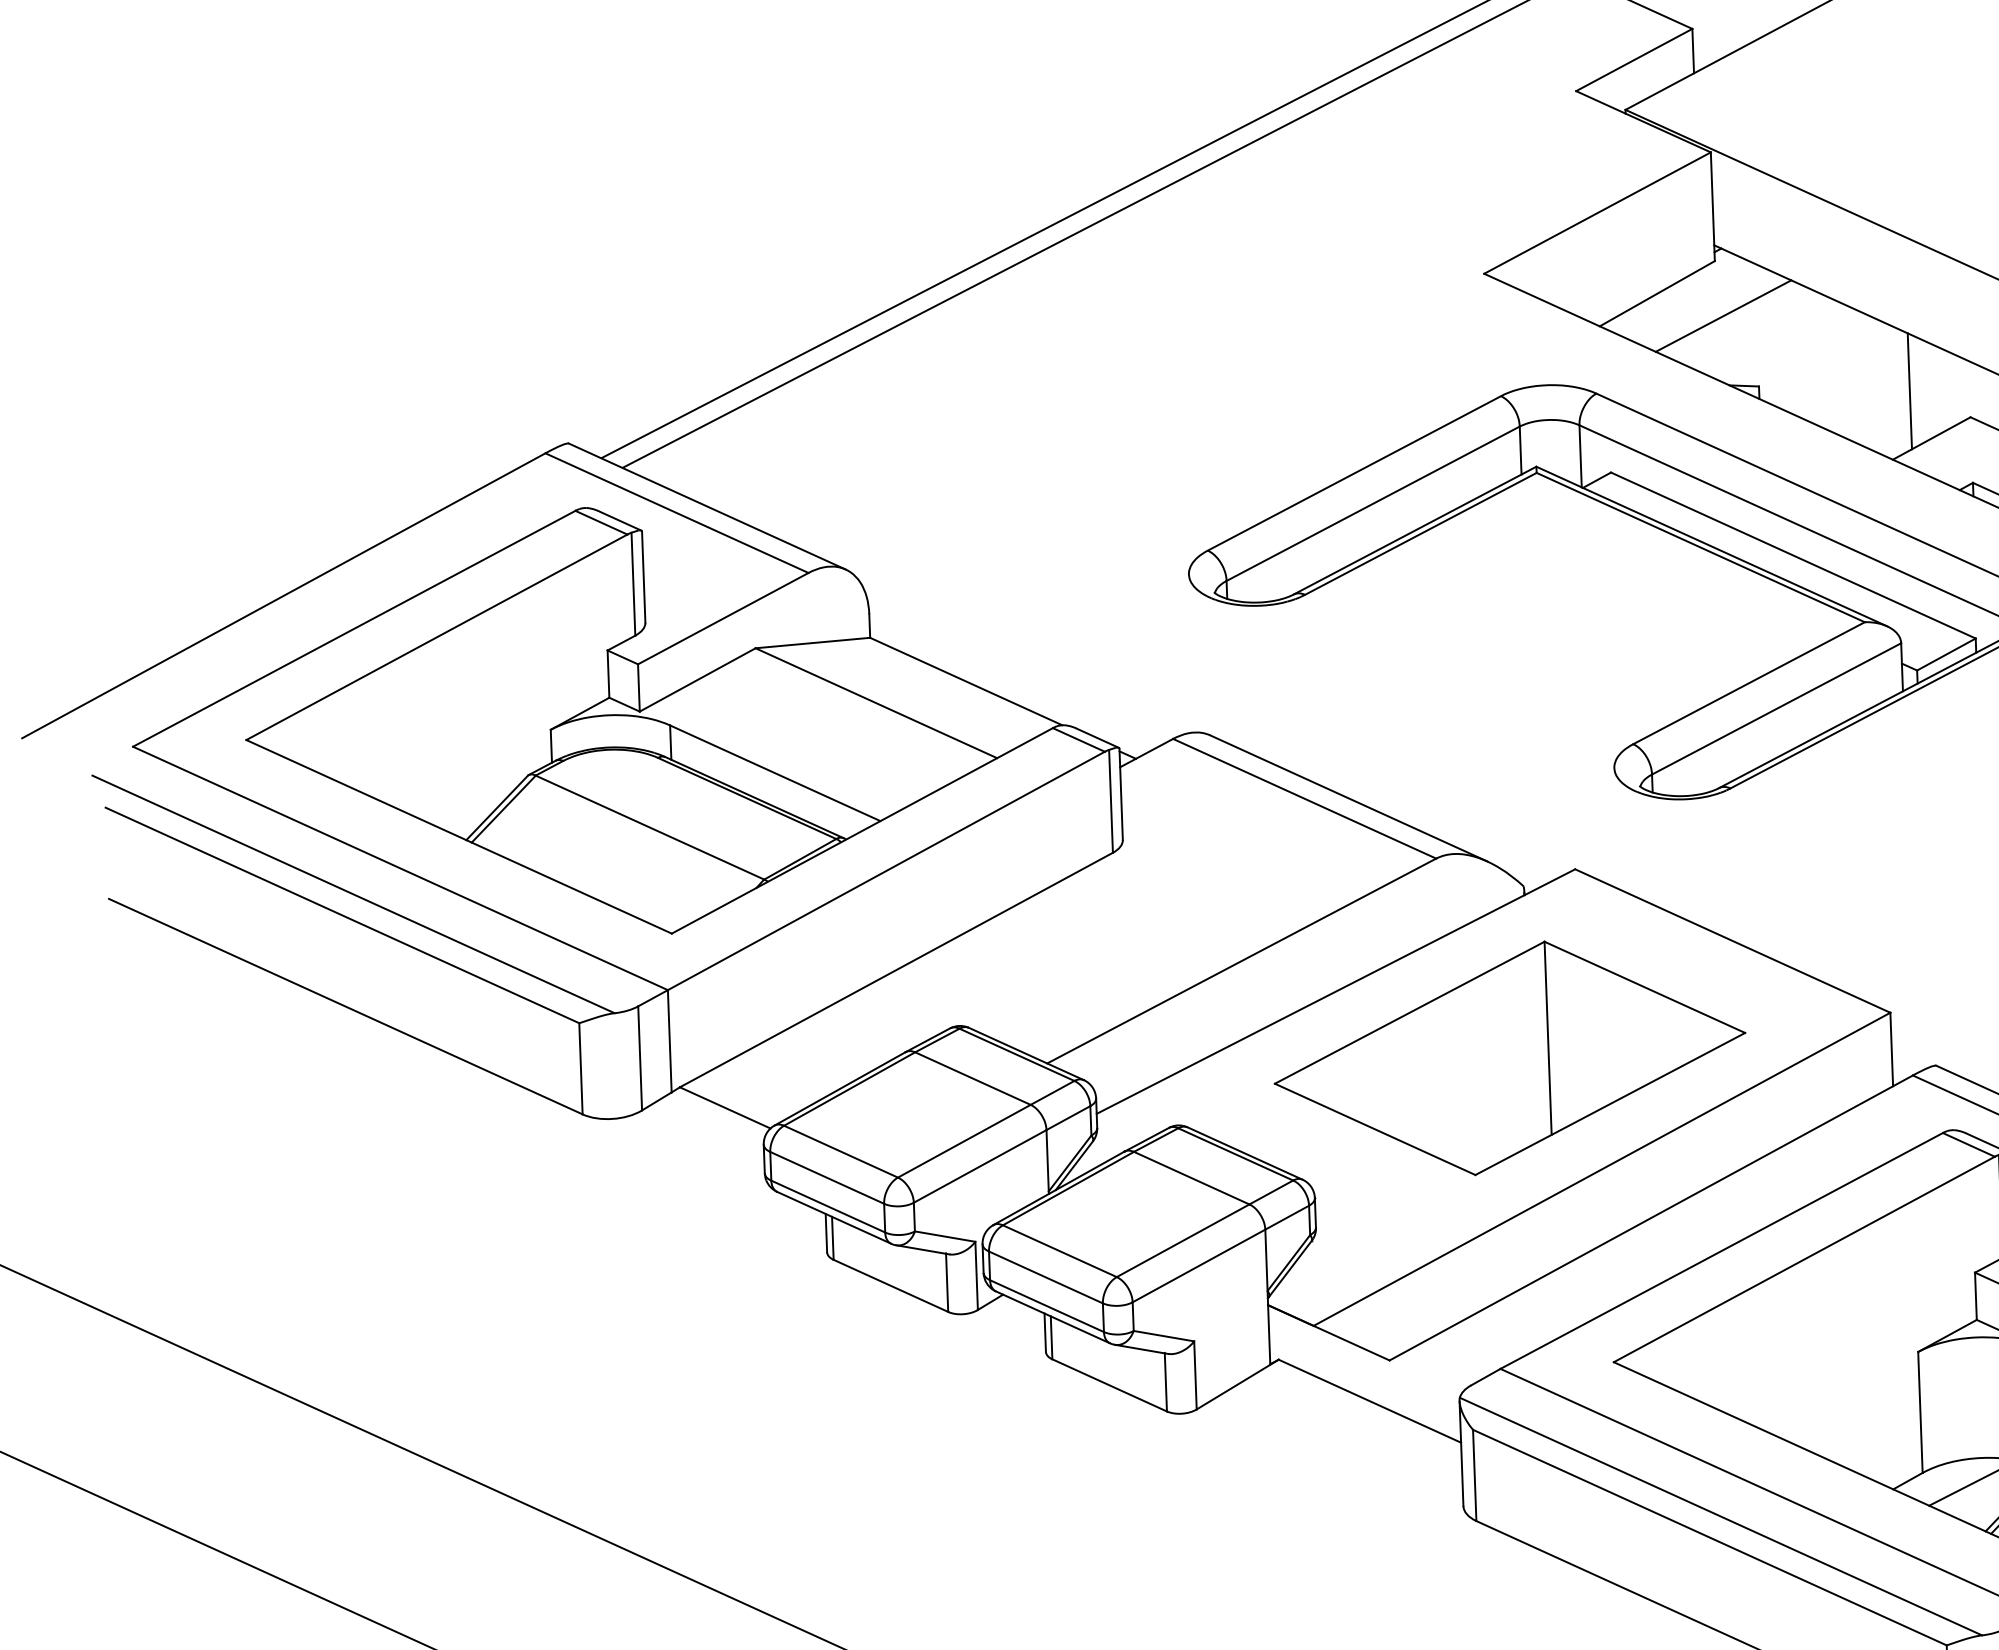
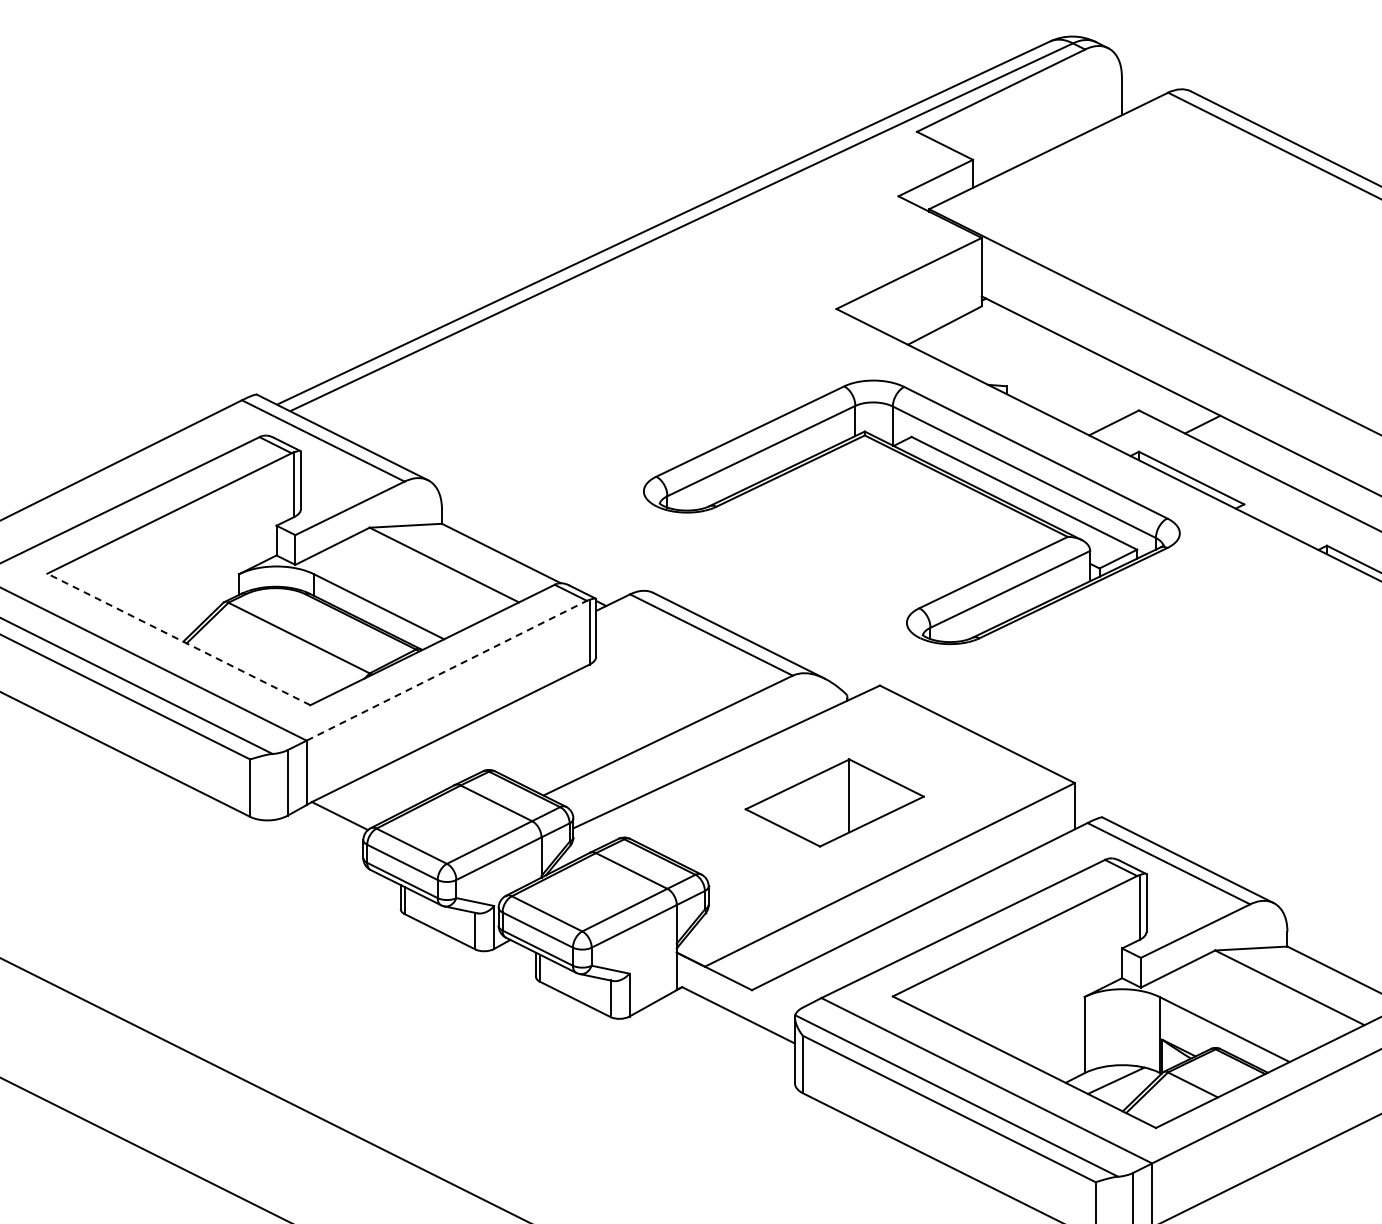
line: (1722, 316) -> (985, 341), removed
line: (1909, 390) -> (1101, 392), removed
line: (458, 836) -> (178, 639), solid -> dashed
line: (885, 870) -> (446, 670), solid -> dashed
part: (1509, 1057) -> (834, 802), size x0.6

